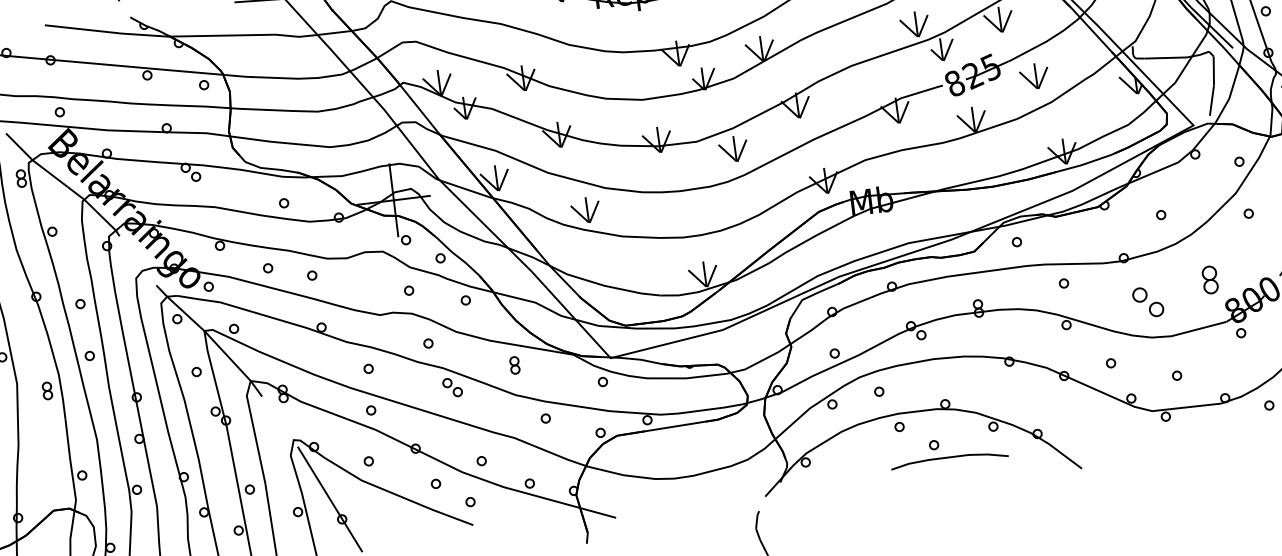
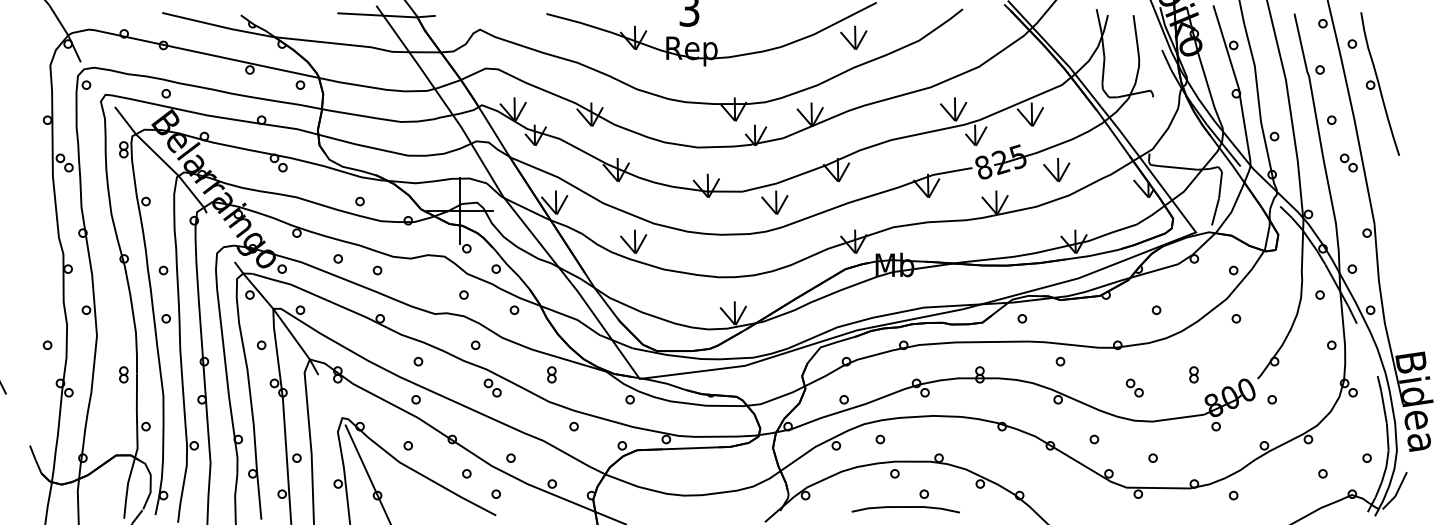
part: (1209, 279) -> (1193, 374), size x0.62
part: (1147, 301) -> (1134, 387), size x0.62
part: (47, 390) -> (123, 374), moved
curve: (949, 457) -> (905, 507), moved

